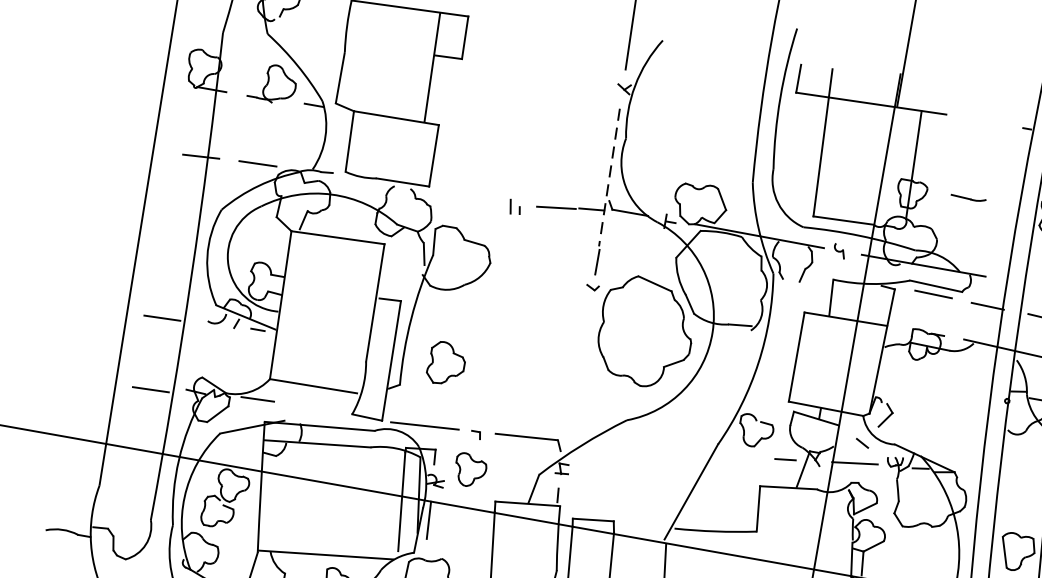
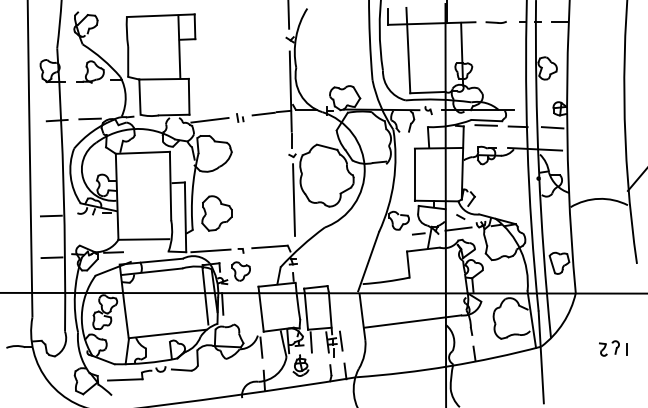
line: (608, 178) -> (290, 92), dashed -> solid
line: (966, 198) -> (495, 22), moved
line: (461, 202) -> (209, 120), added
part: (445, 363) -> (216, 213), size x1.43
line: (583, 363) -> (294, 199), added

